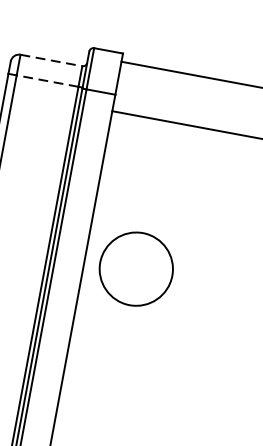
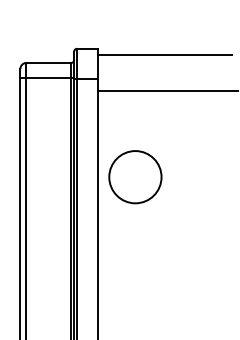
line: (52, 60) -> (49, 62), dashed -> solid
line: (47, 80) -> (48, 77), dashed -> solid
circle: (136, 269) -> (135, 177), moved

